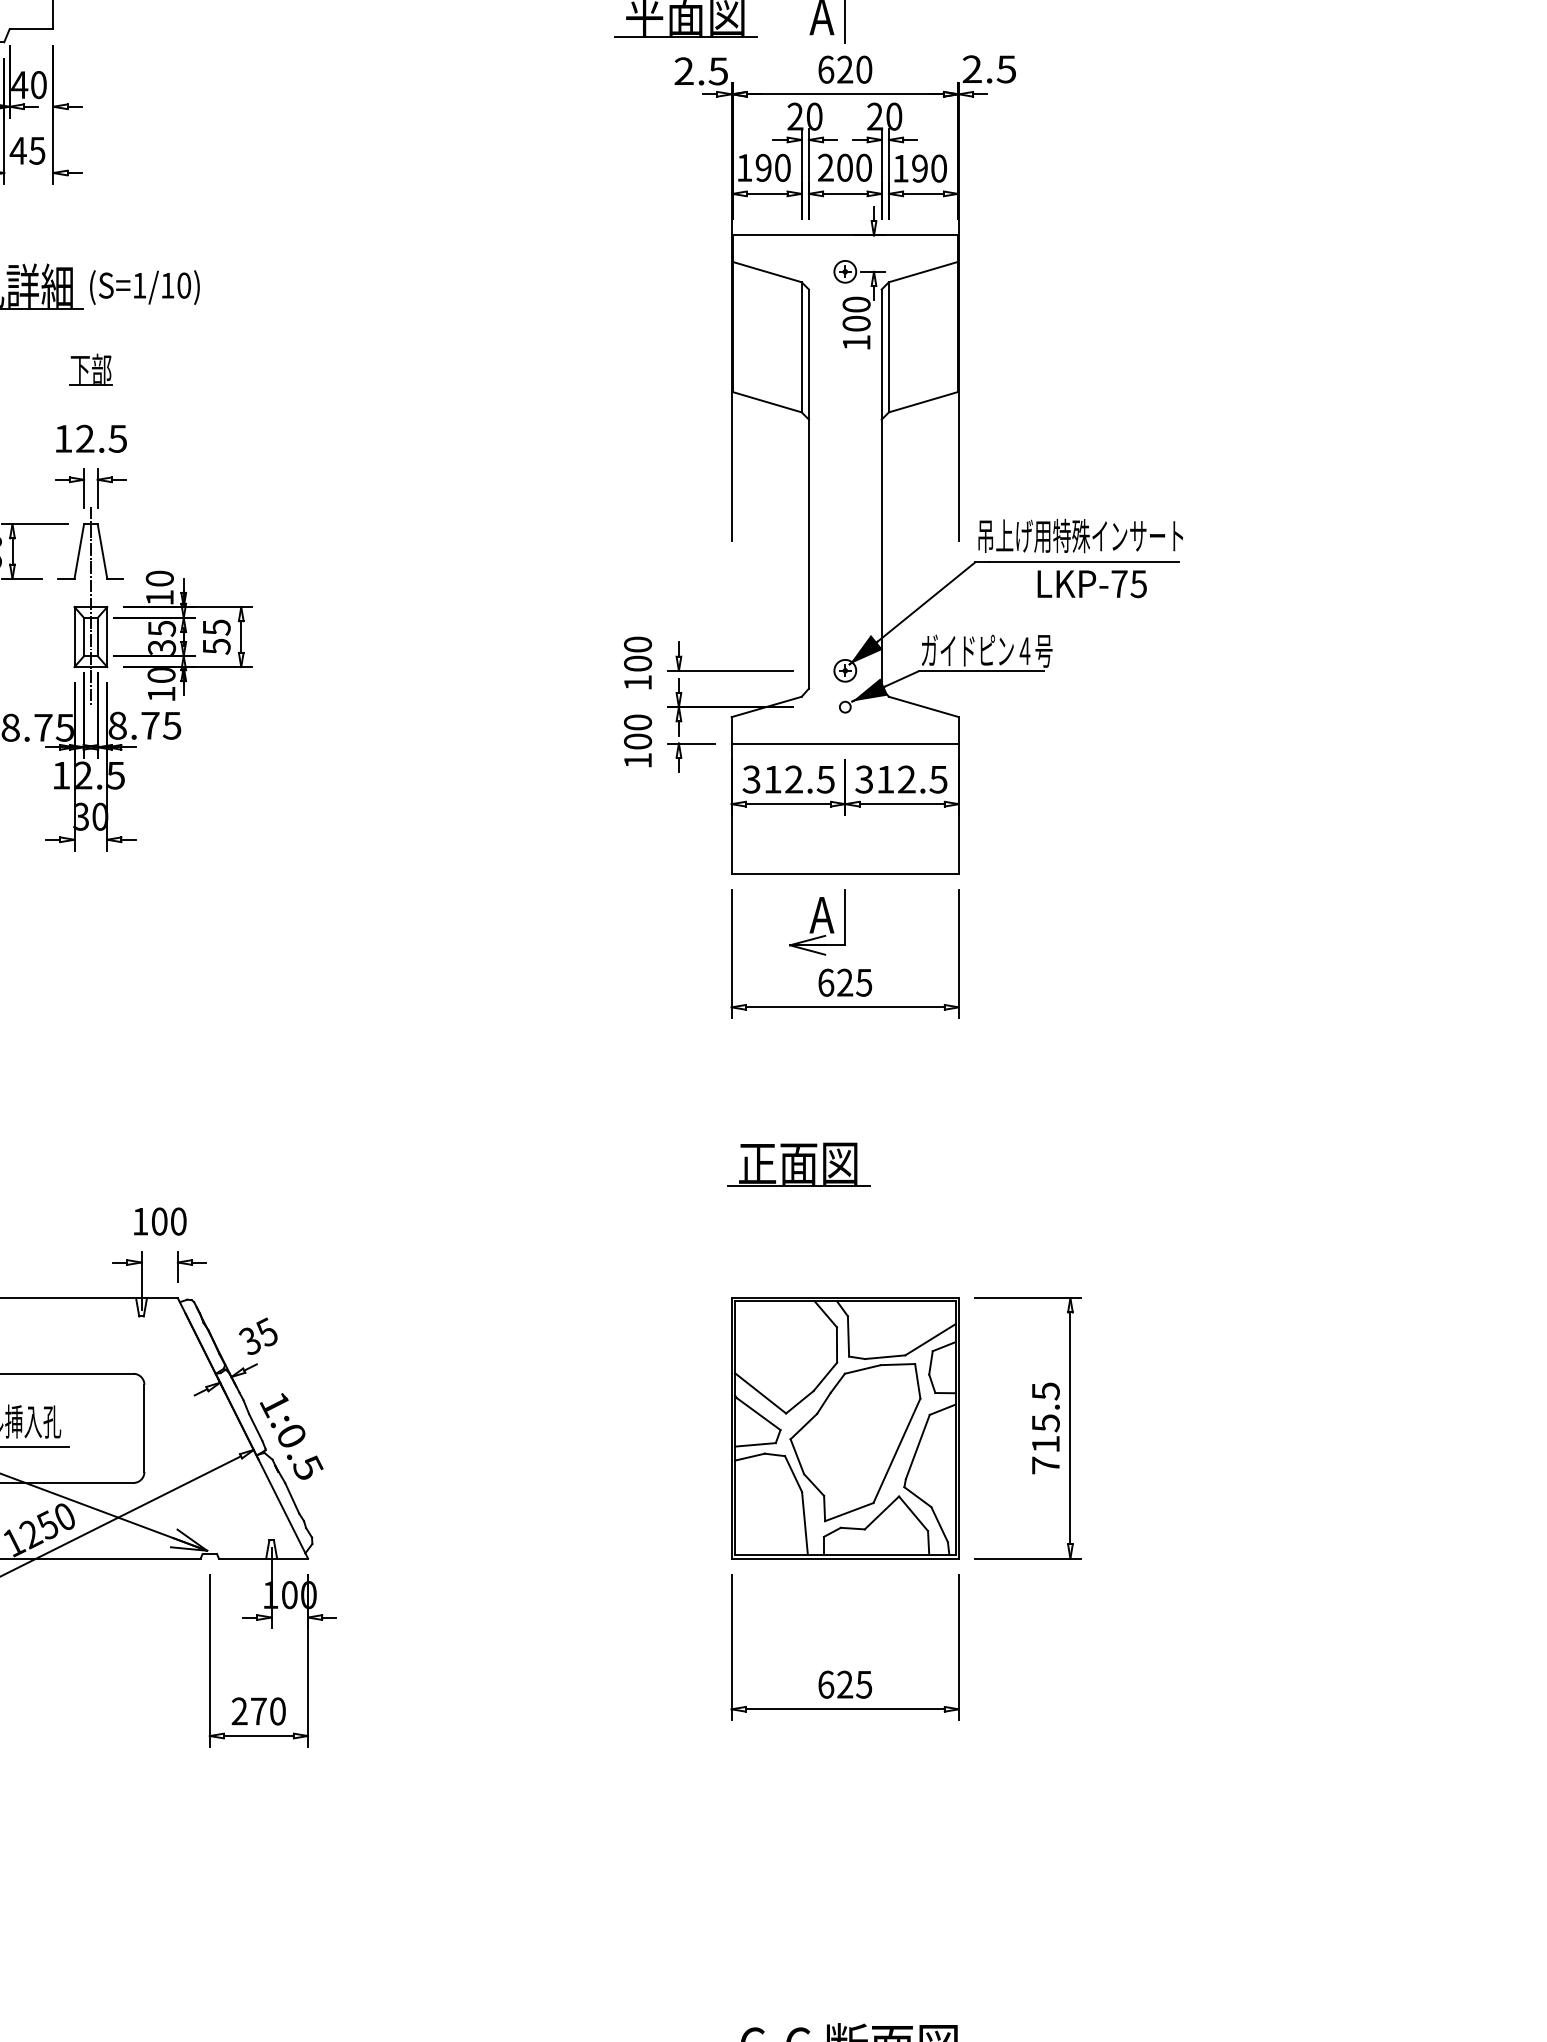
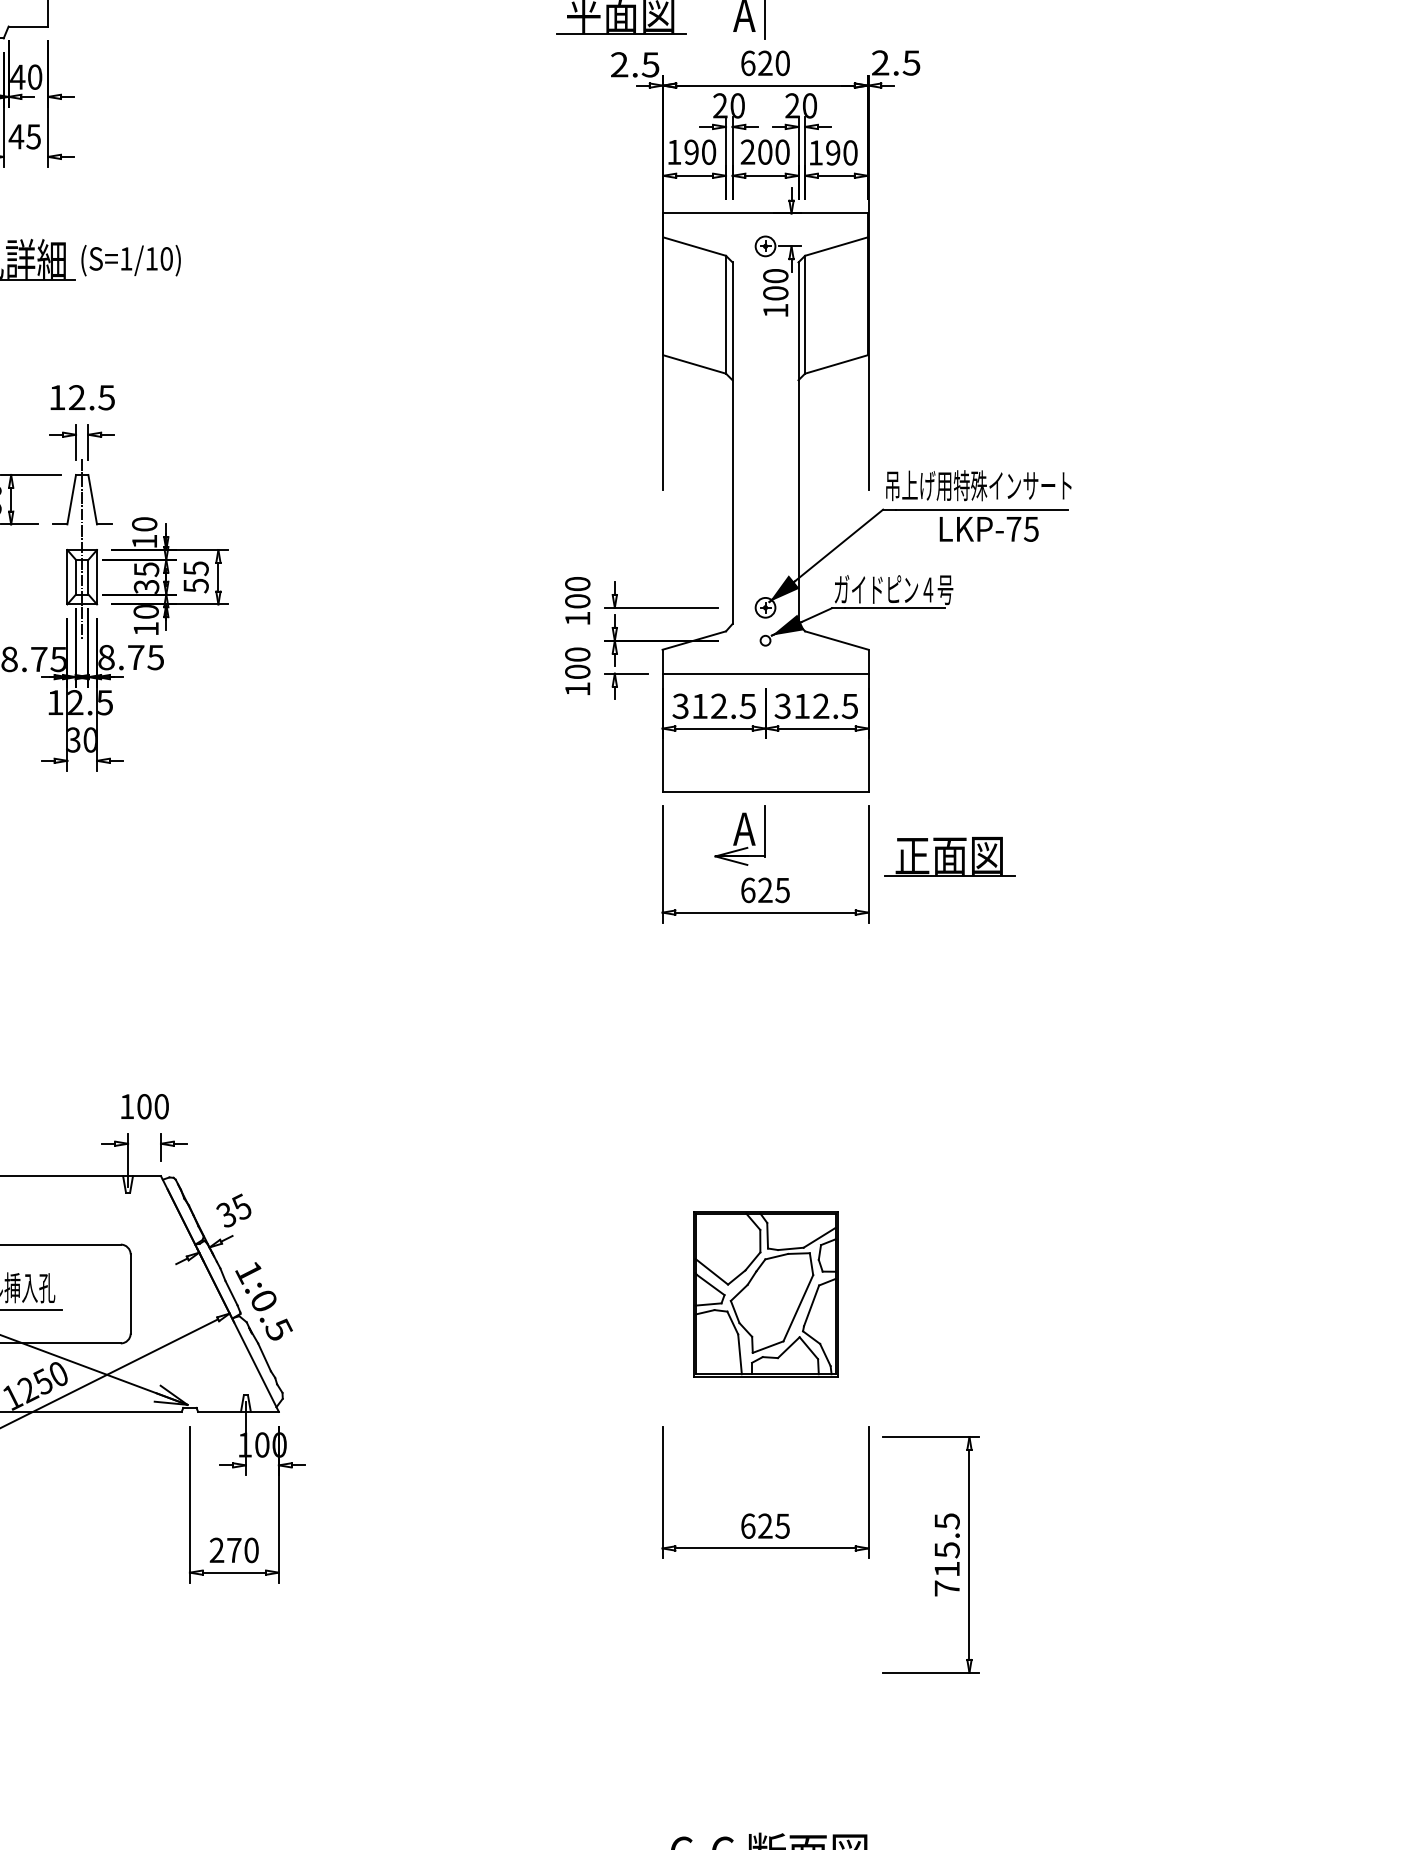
part: (90, 369) -> (81, 334), removed
part: (798, 1164) -> (949, 856), moved
part: (845, 1428) -> (765, 1294), size x0.7
part: (1027, 1428) -> (930, 1554), moved

